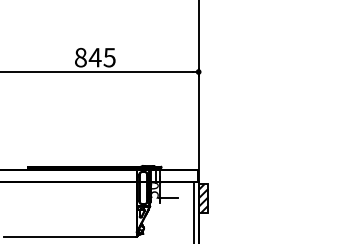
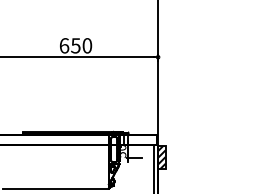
text: (95, 57) -> (76, 45), 845 -> 650

